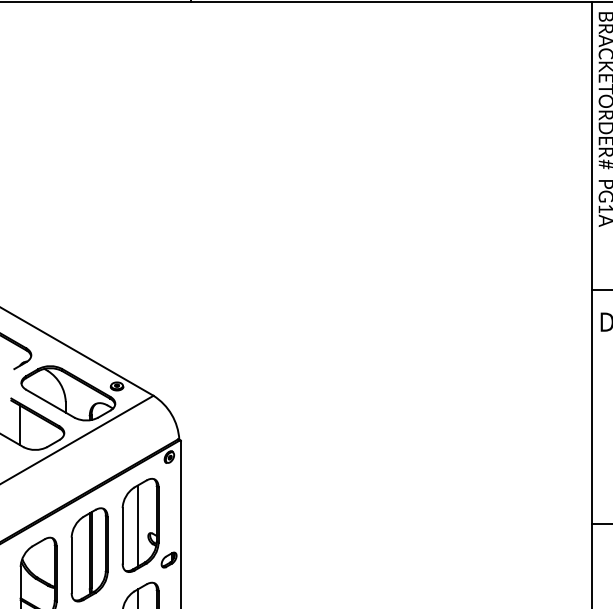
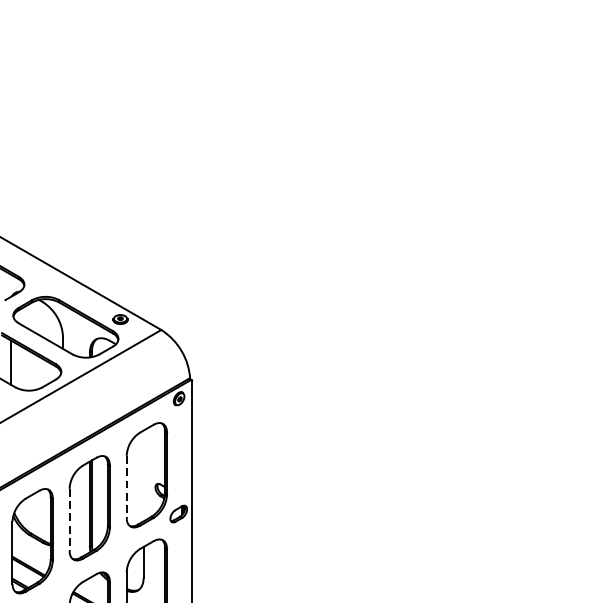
line: (137, 525) -> (143, 475), removed
line: (122, 535) -> (126, 486), solid -> dashed
line: (71, 565) -> (69, 520), solid -> dashed

